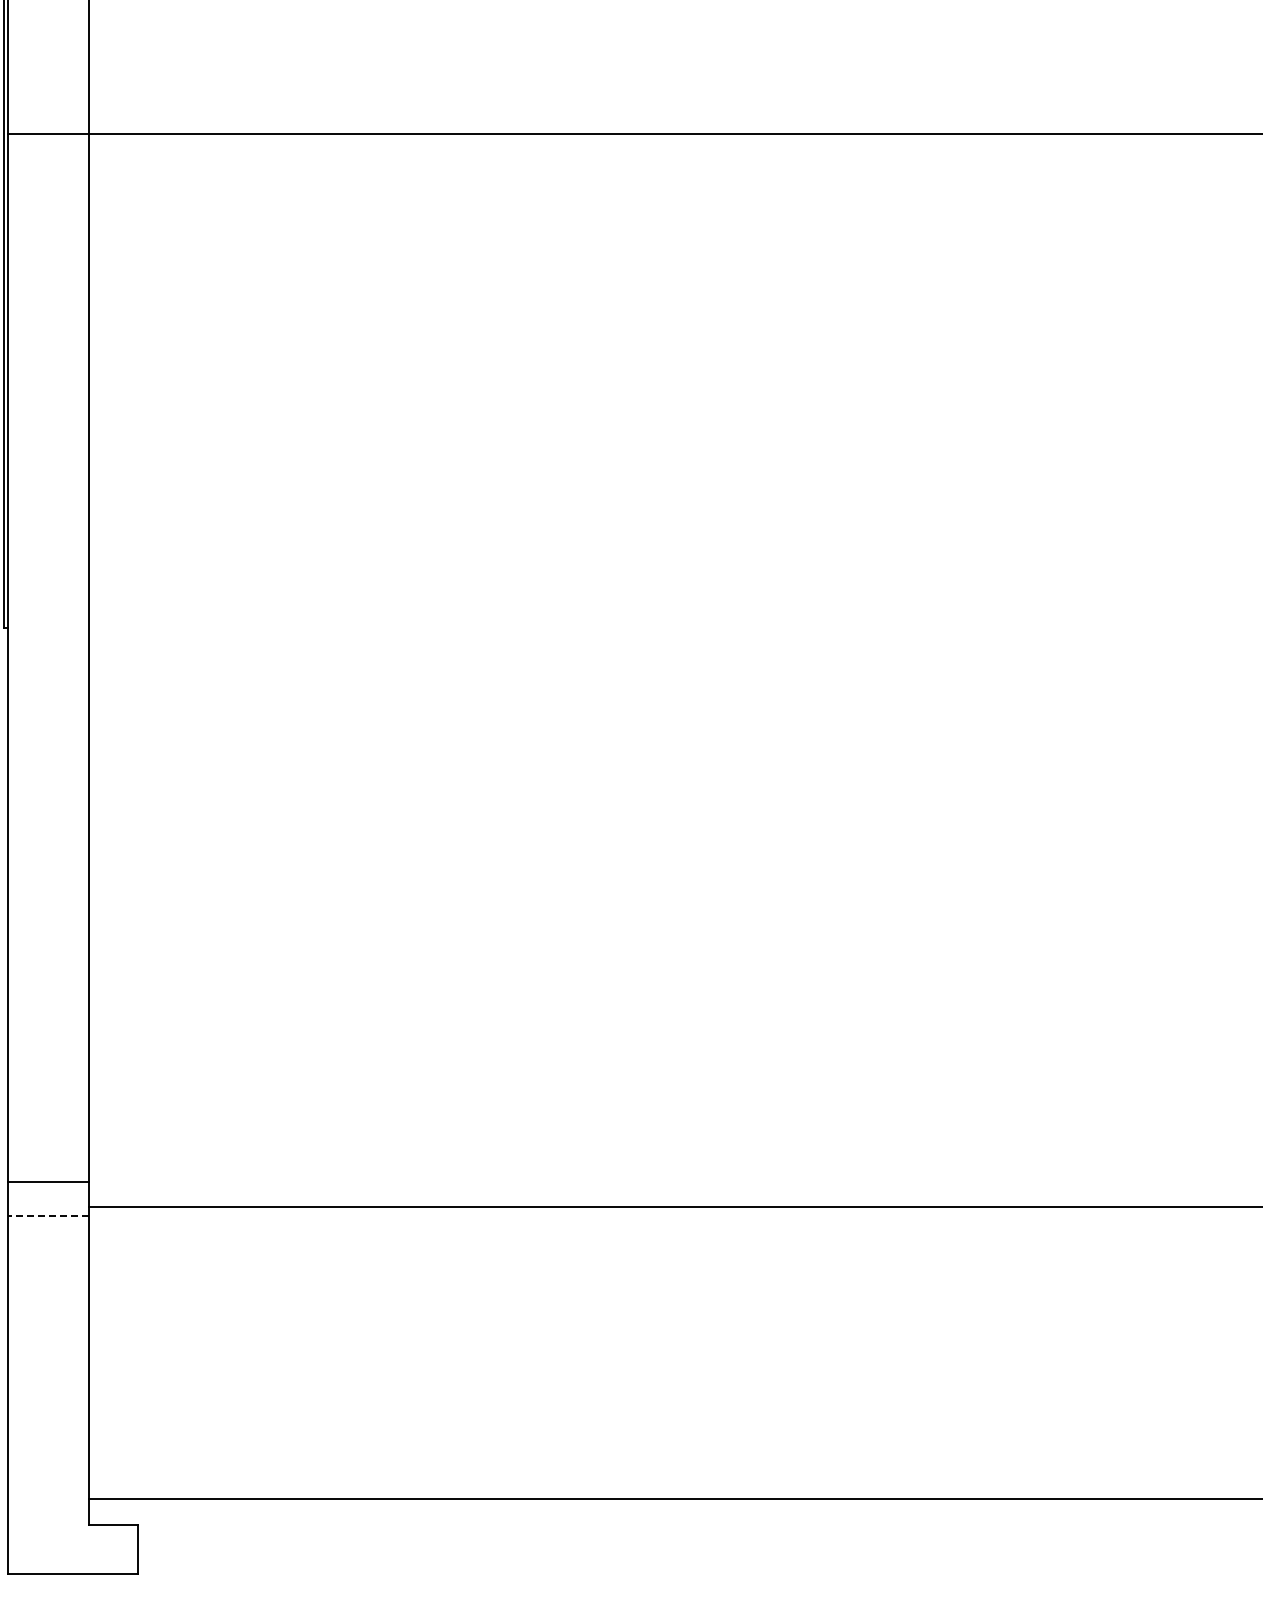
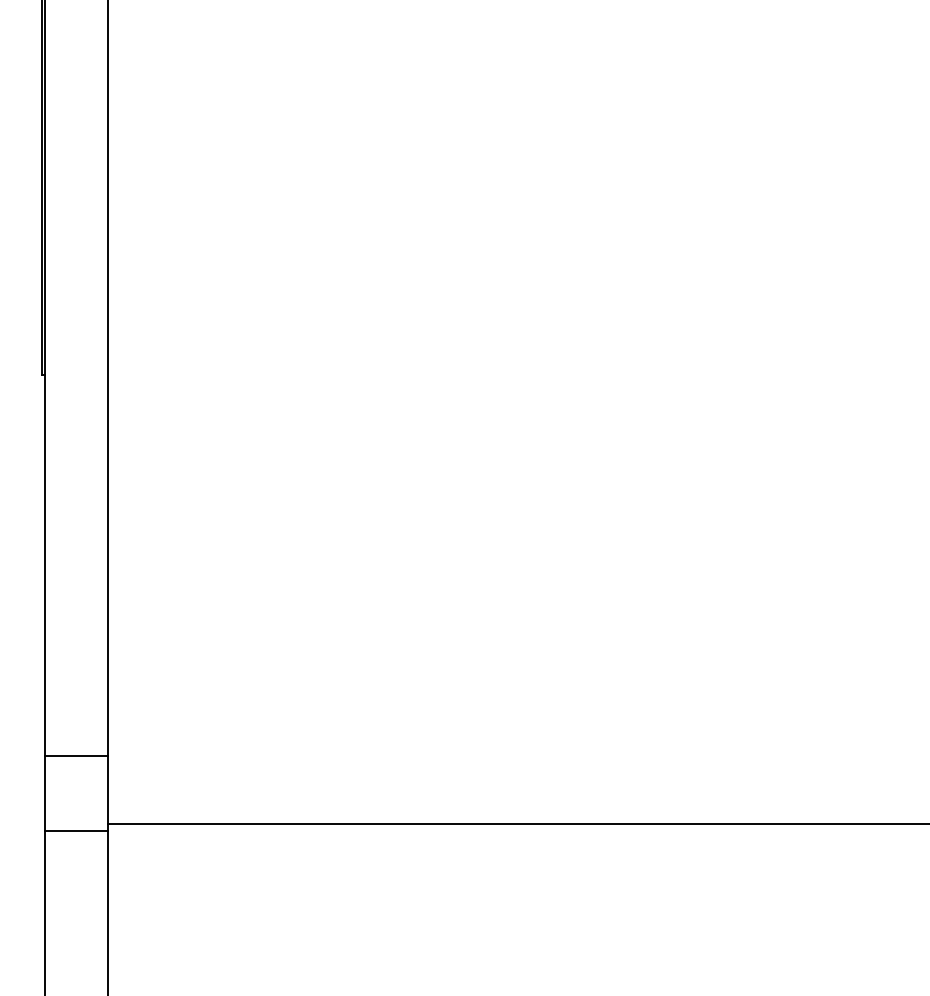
line: (47, 1181) -> (75, 755), moved
line: (48, 1216) -> (76, 831), dashed -> solid

